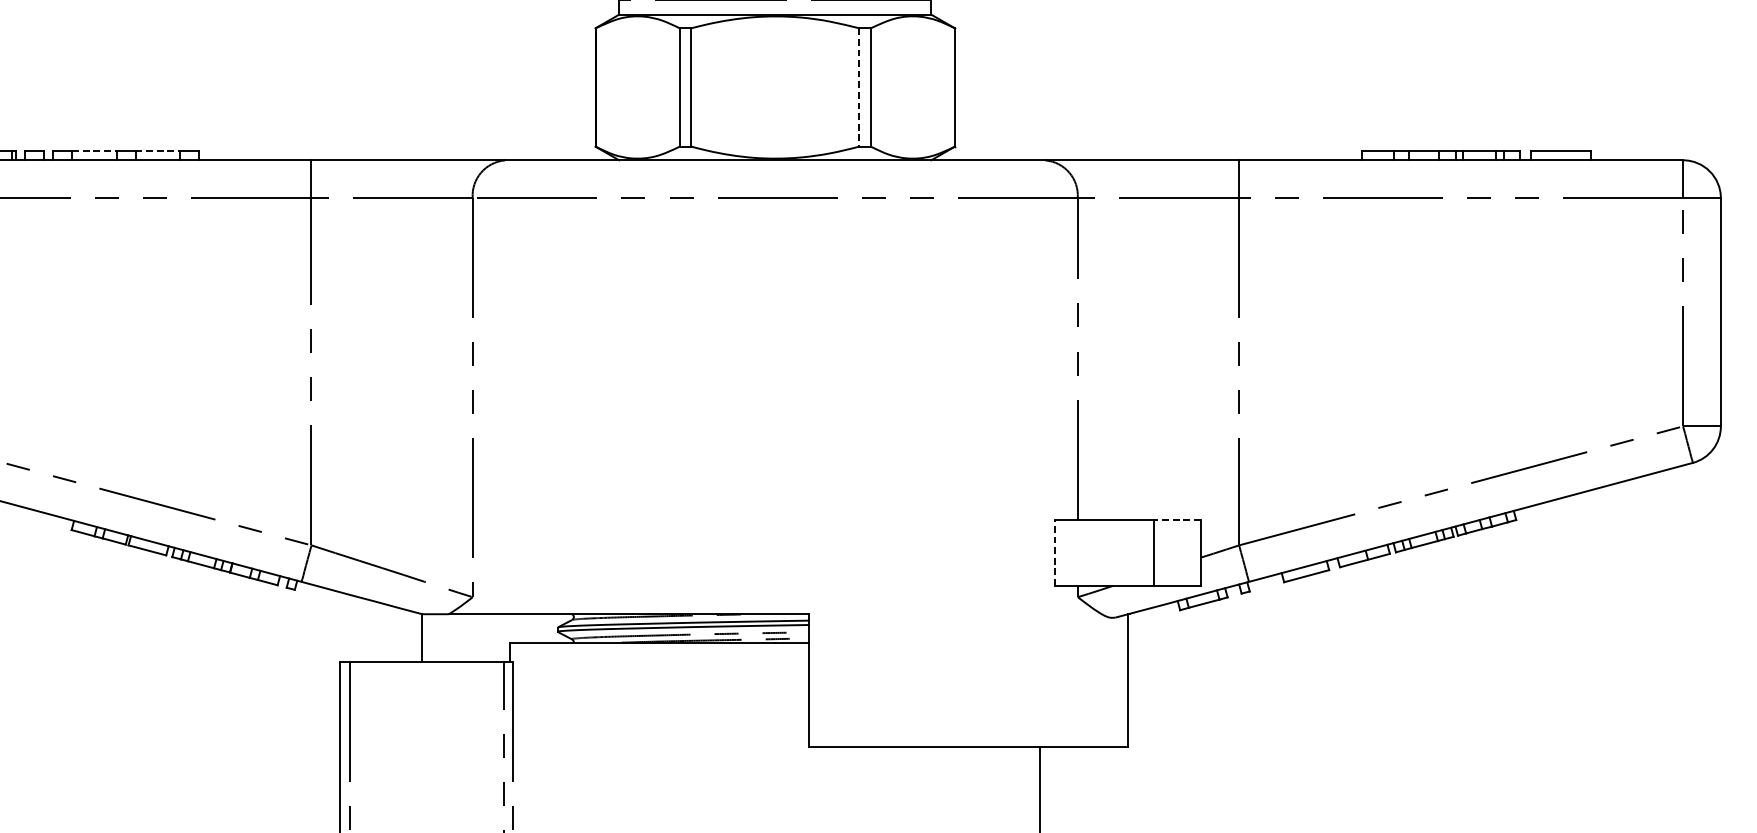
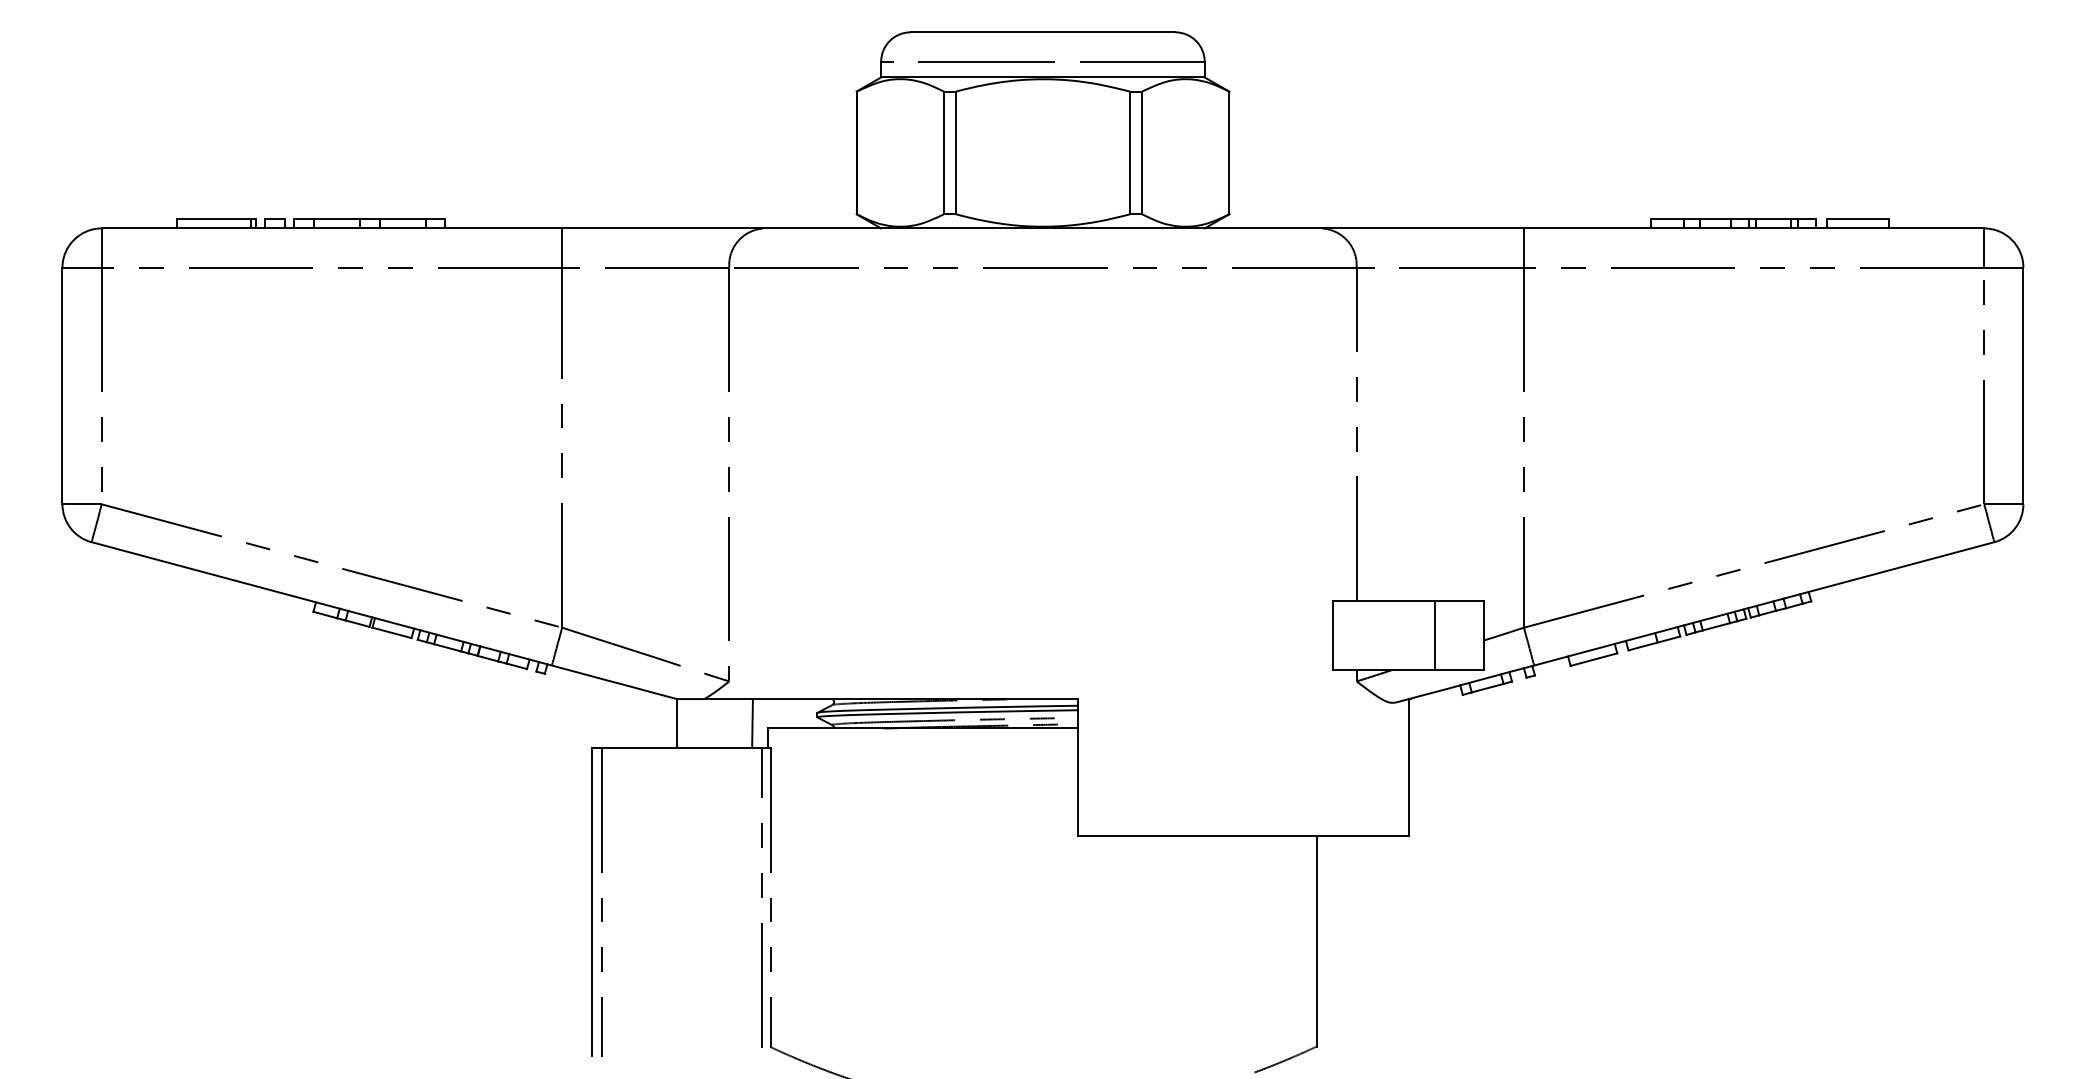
line: (859, 88) -> (1130, 153), dashed -> solid
line: (94, 150) -> (337, 218), dashed -> solid
line: (158, 150) -> (403, 218), dashed -> solid
line: (1176, 520) -> (1459, 601), dashed -> solid
line: (1055, 551) -> (1333, 634), dashed -> solid
line: (495, 637) -> (752, 723), added

